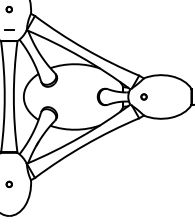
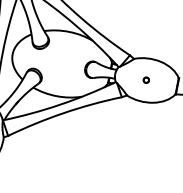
part: (143, 96) -> (145, 79), moved

